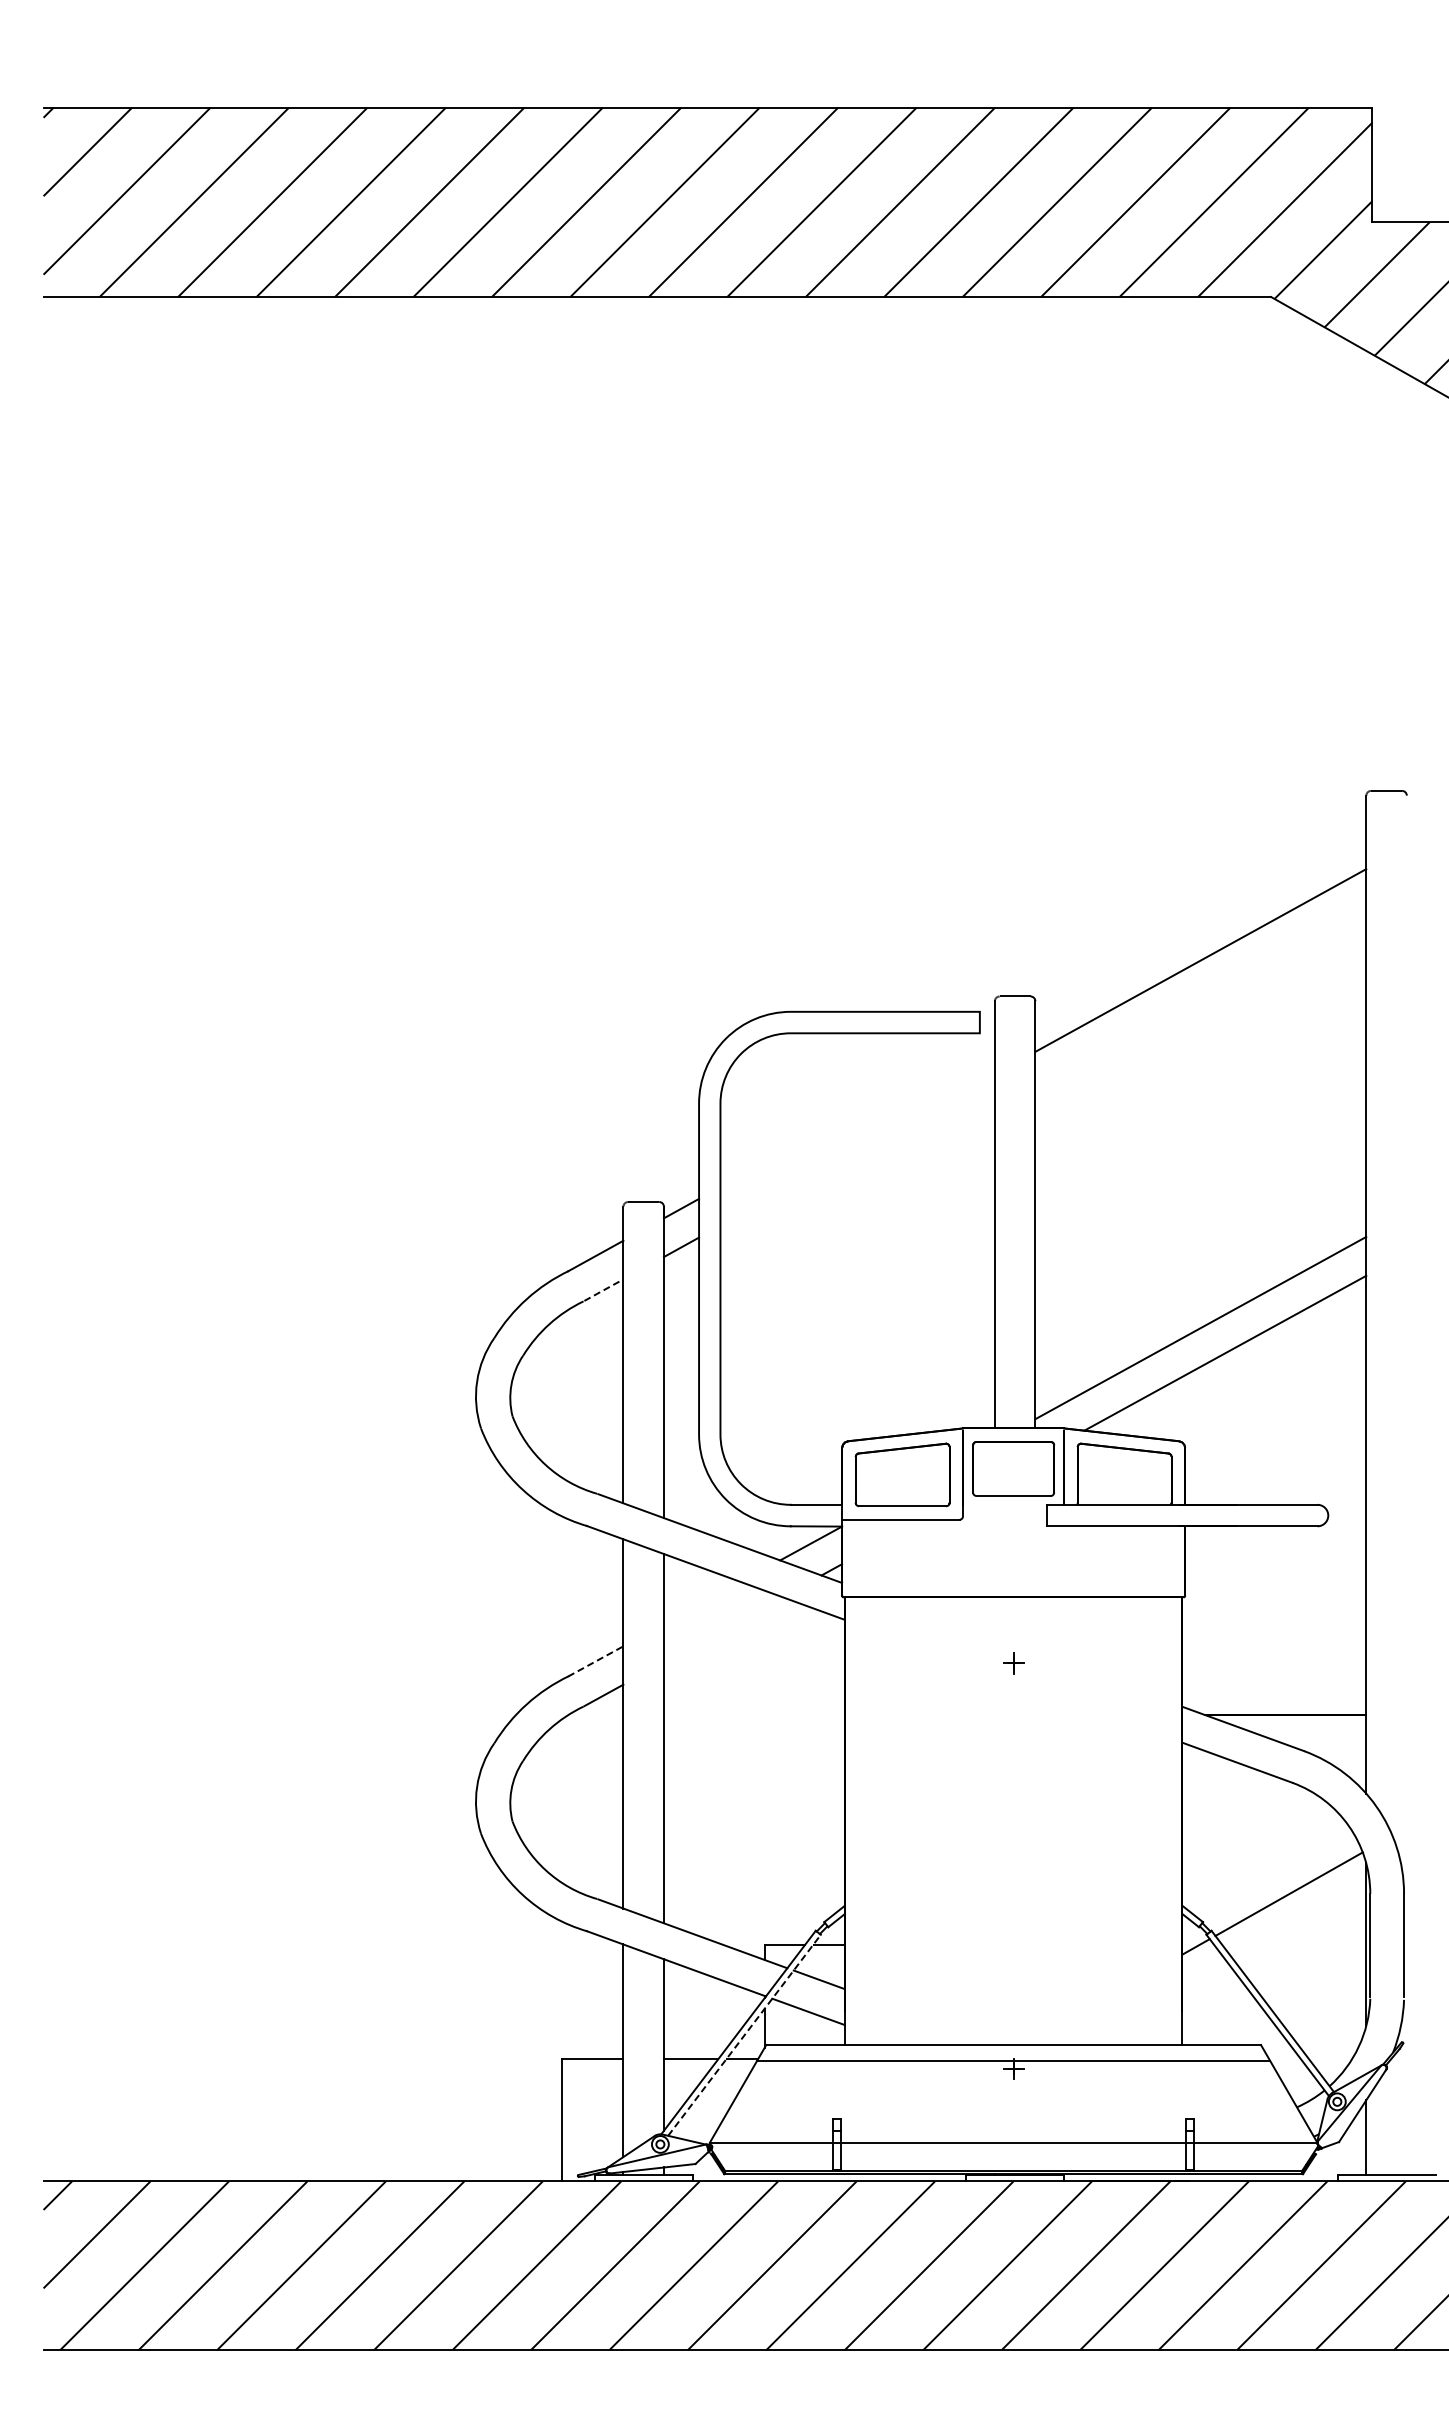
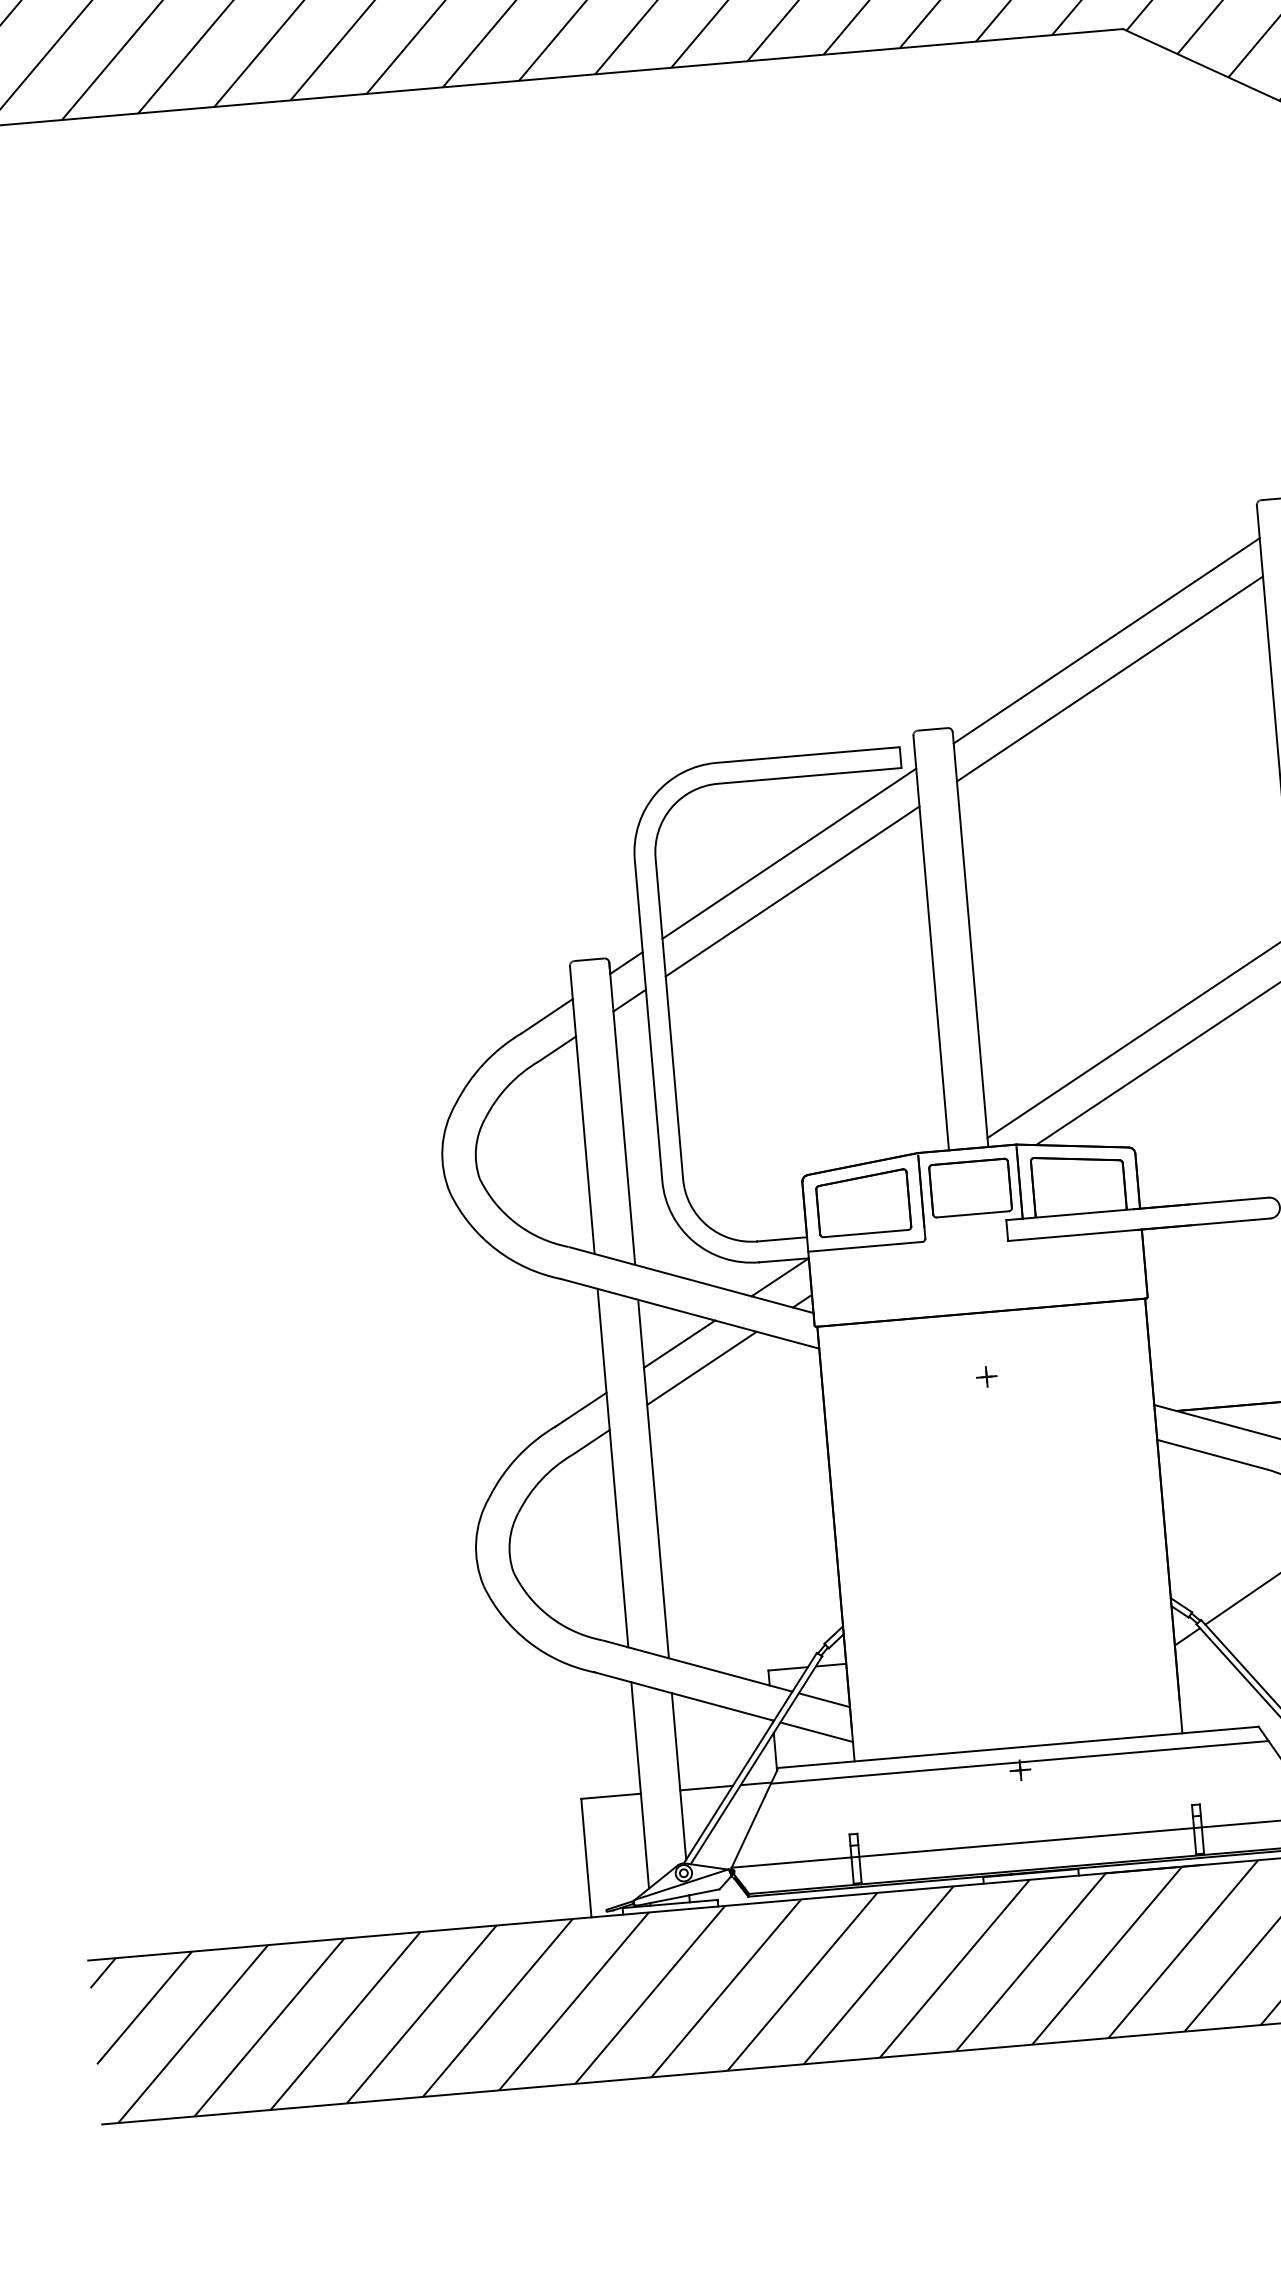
line: (1200, 920) -> (1106, 640), added
line: (857, 1111) -> (789, 854), added
line: (857, 1149) -> (792, 891), added
line: (604, 1289) -> (558, 1047), dashed -> solid
line: (701, 1603) -> (678, 1344), added
line: (722, 1629) -> (701, 1368), added
line: (595, 1661) -> (580, 1409), dashed -> solid
line: (744, 2034) -> (756, 1759), dashed -> solid

